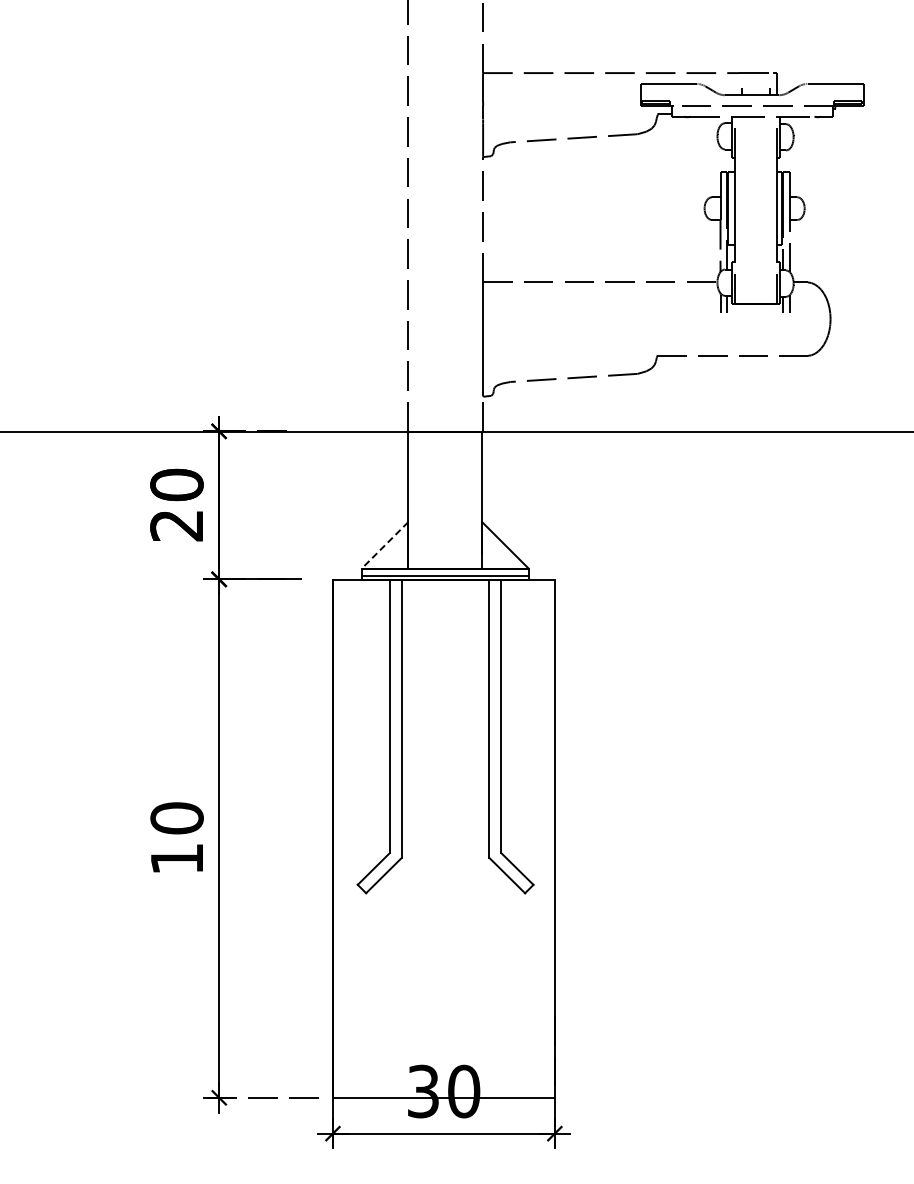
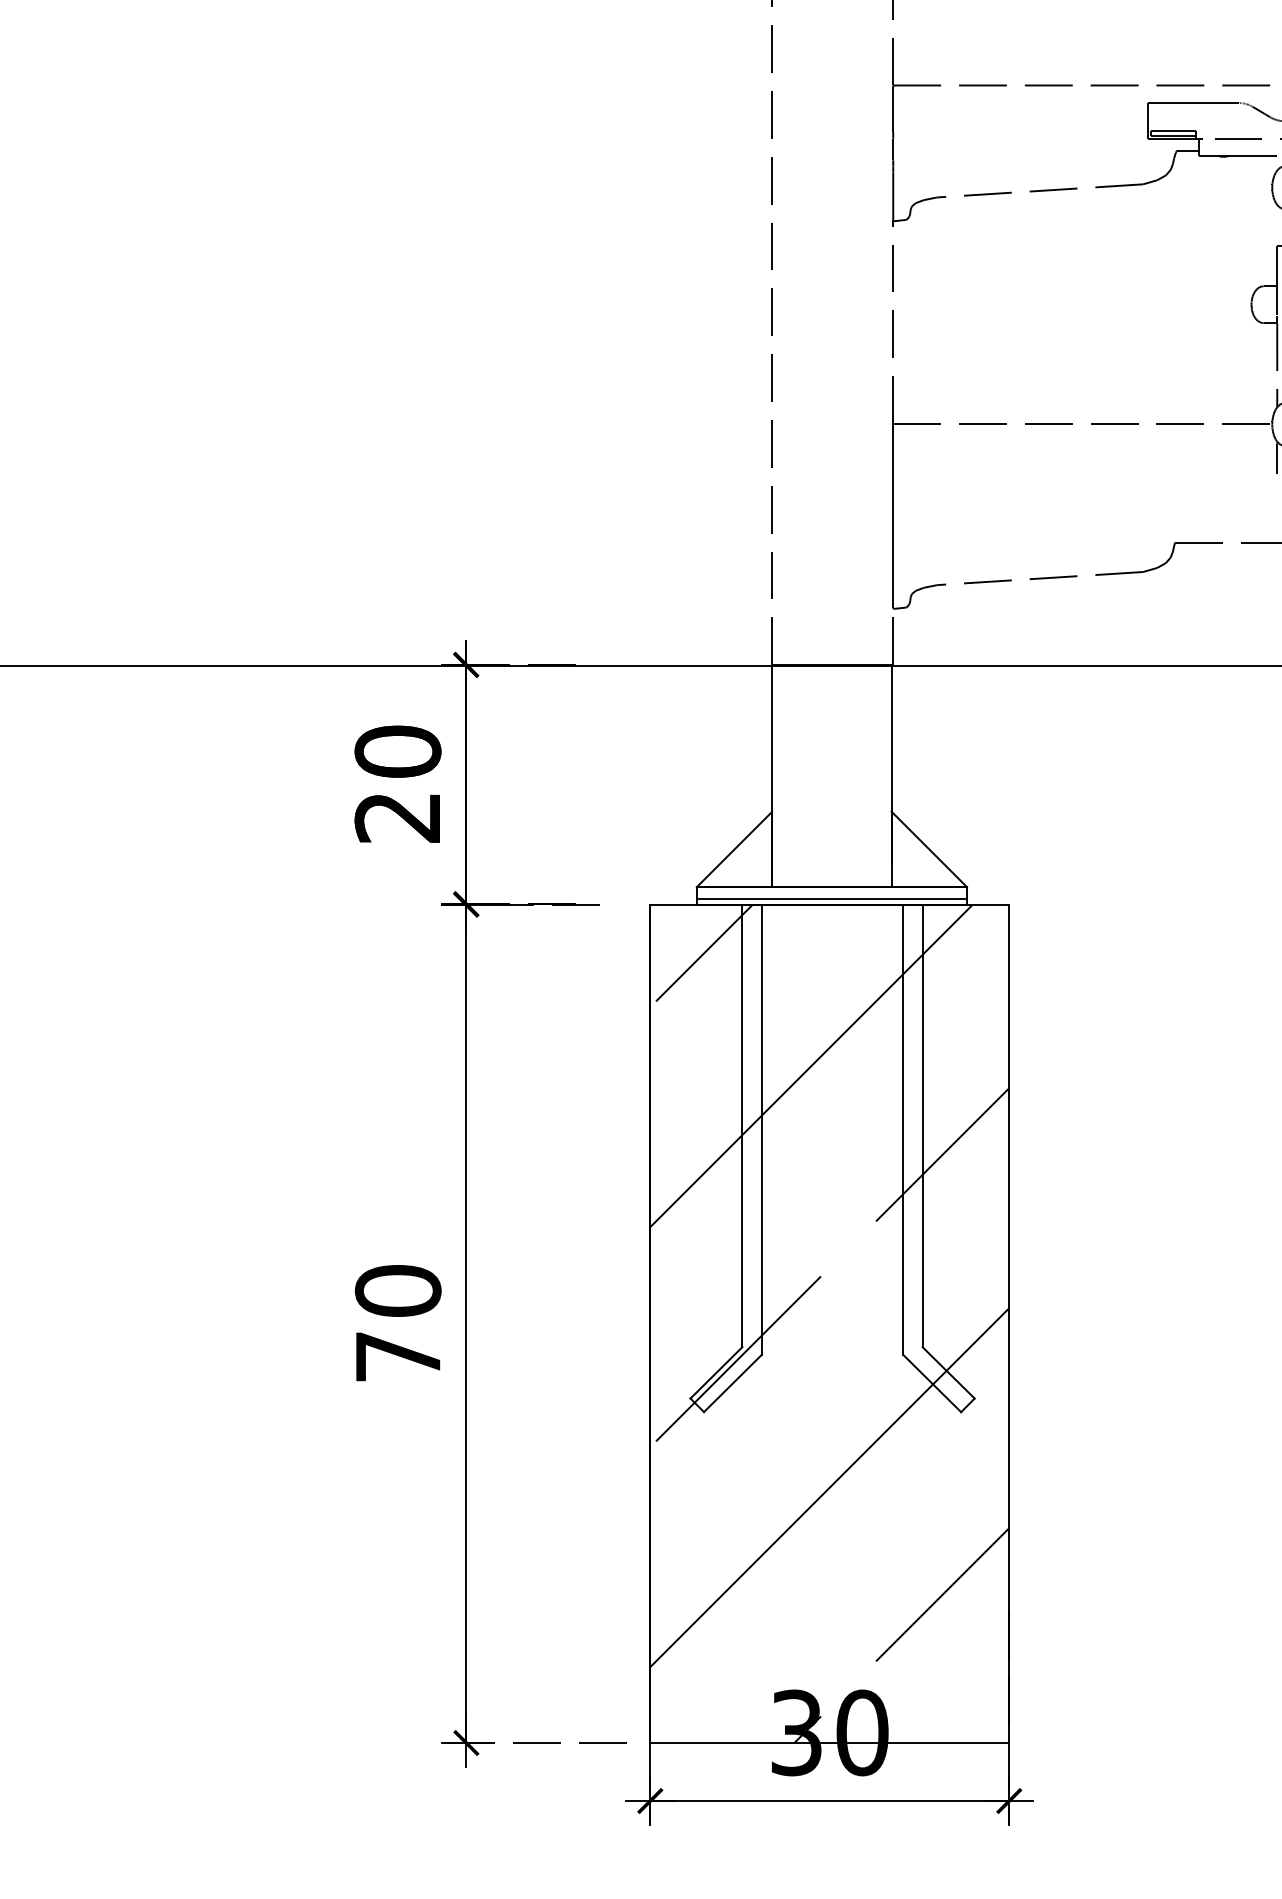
line: (385, 545) -> (735, 849), dashed -> solid
hatch: (443, 838) -> (829, 1323), added
text: (176, 859) -> (397, 1357), 10 -> 70

